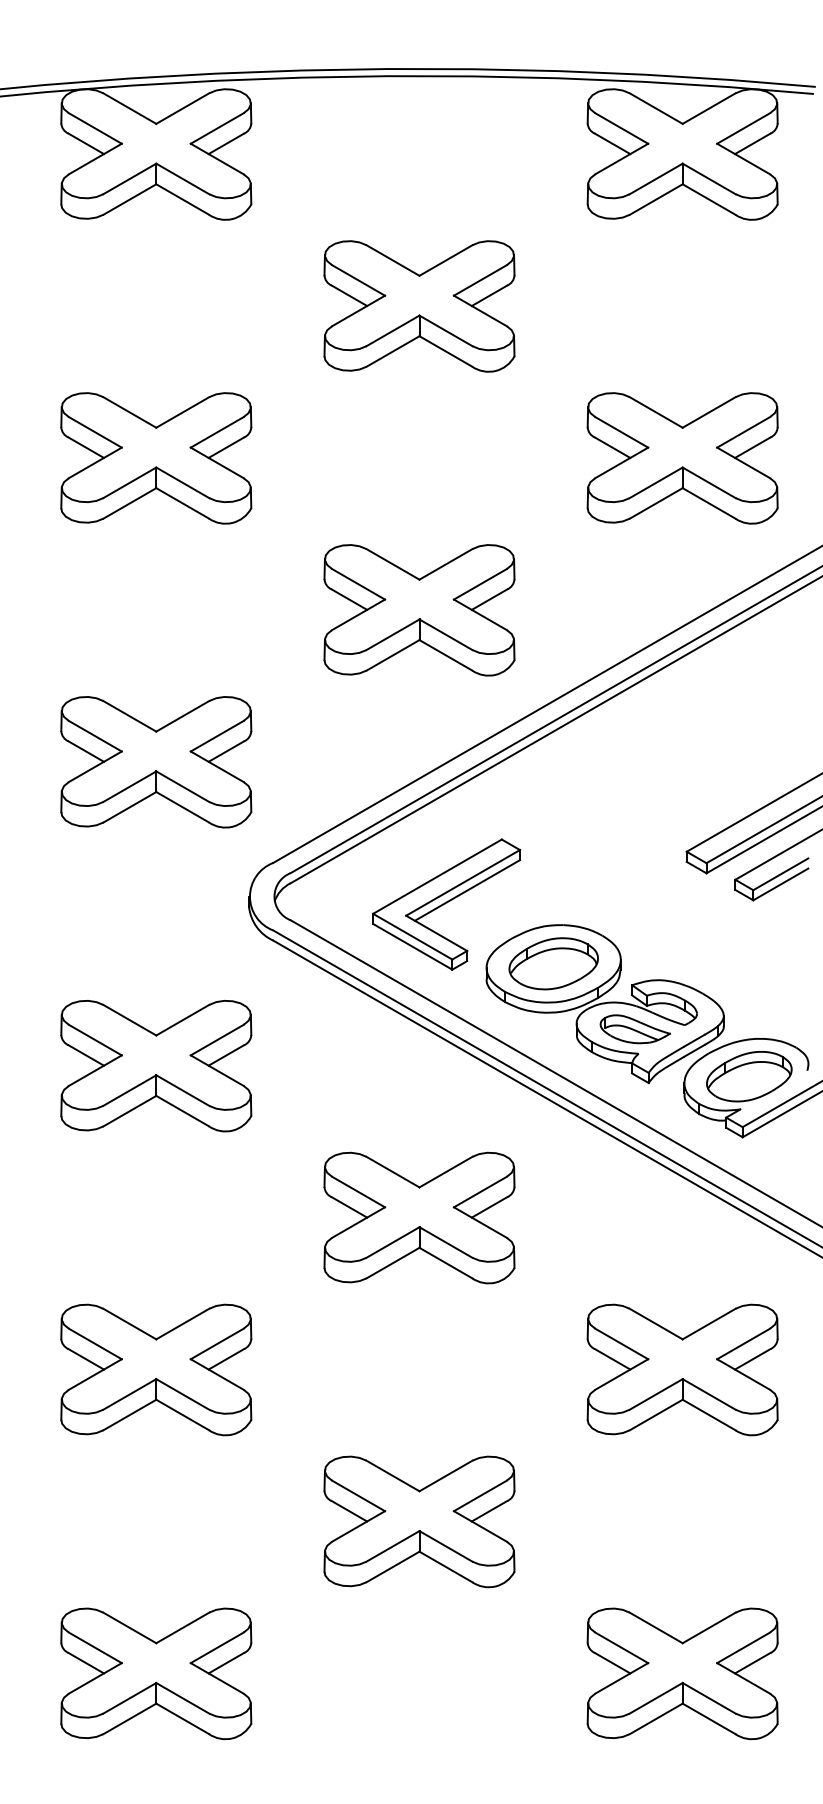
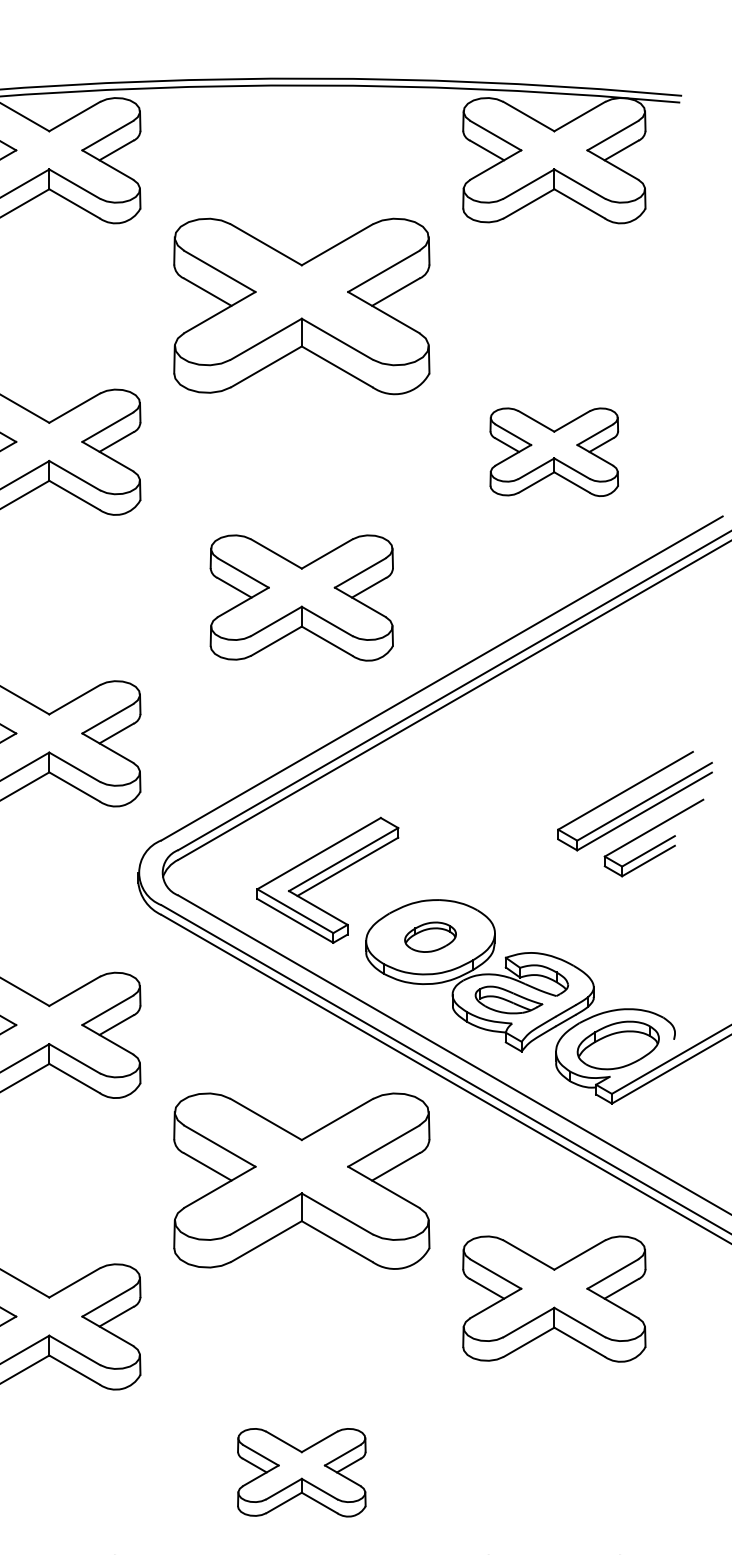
part: (419, 306) -> (301, 306), size x1.4
part: (682, 458) -> (554, 452), size x0.7
part: (553, 963) -> (430, 936), size x0.6
part: (419, 1217) -> (301, 1180), size x1.4
part: (682, 1369) -> (554, 1298), moved
part: (419, 1521) -> (301, 1472), size x0.7

